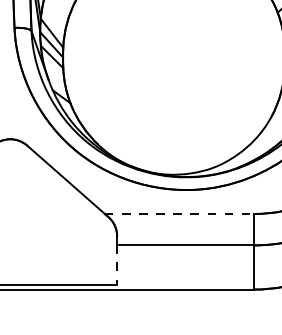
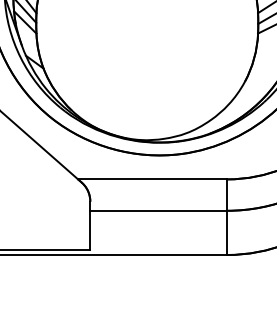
line: (179, 213) -> (152, 178), dashed -> solid
line: (117, 264) -> (90, 229), dashed -> solid

